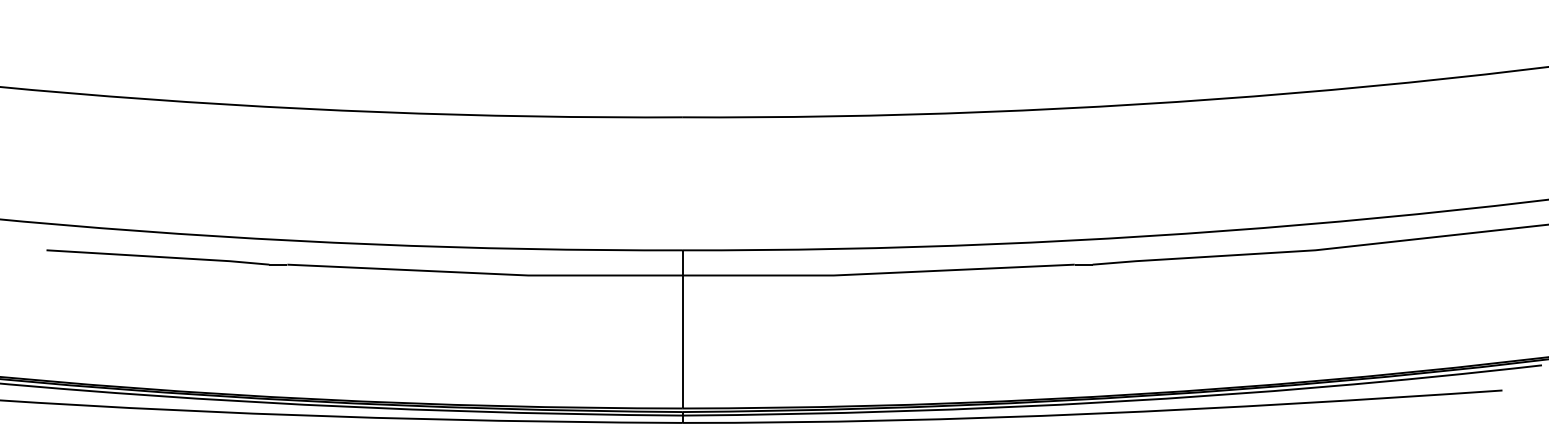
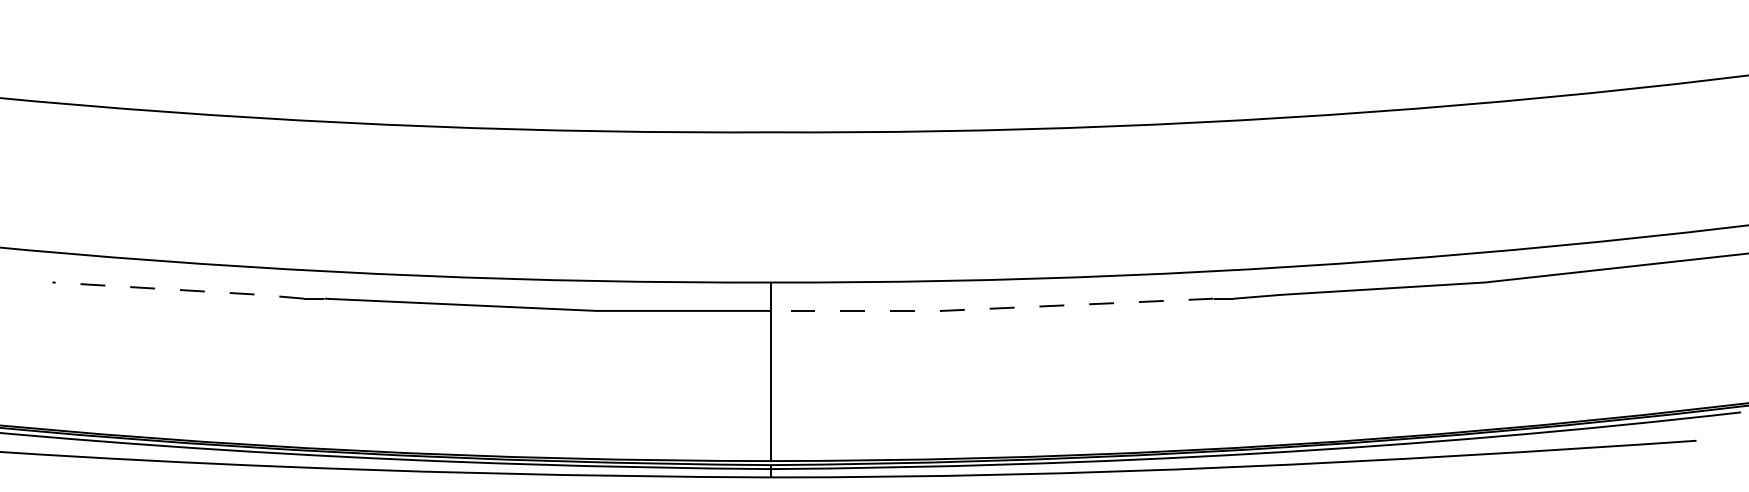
line: (158, 256) -> (178, 289), solid -> dashed
line: (878, 273) -> (991, 308), solid -> dashed

